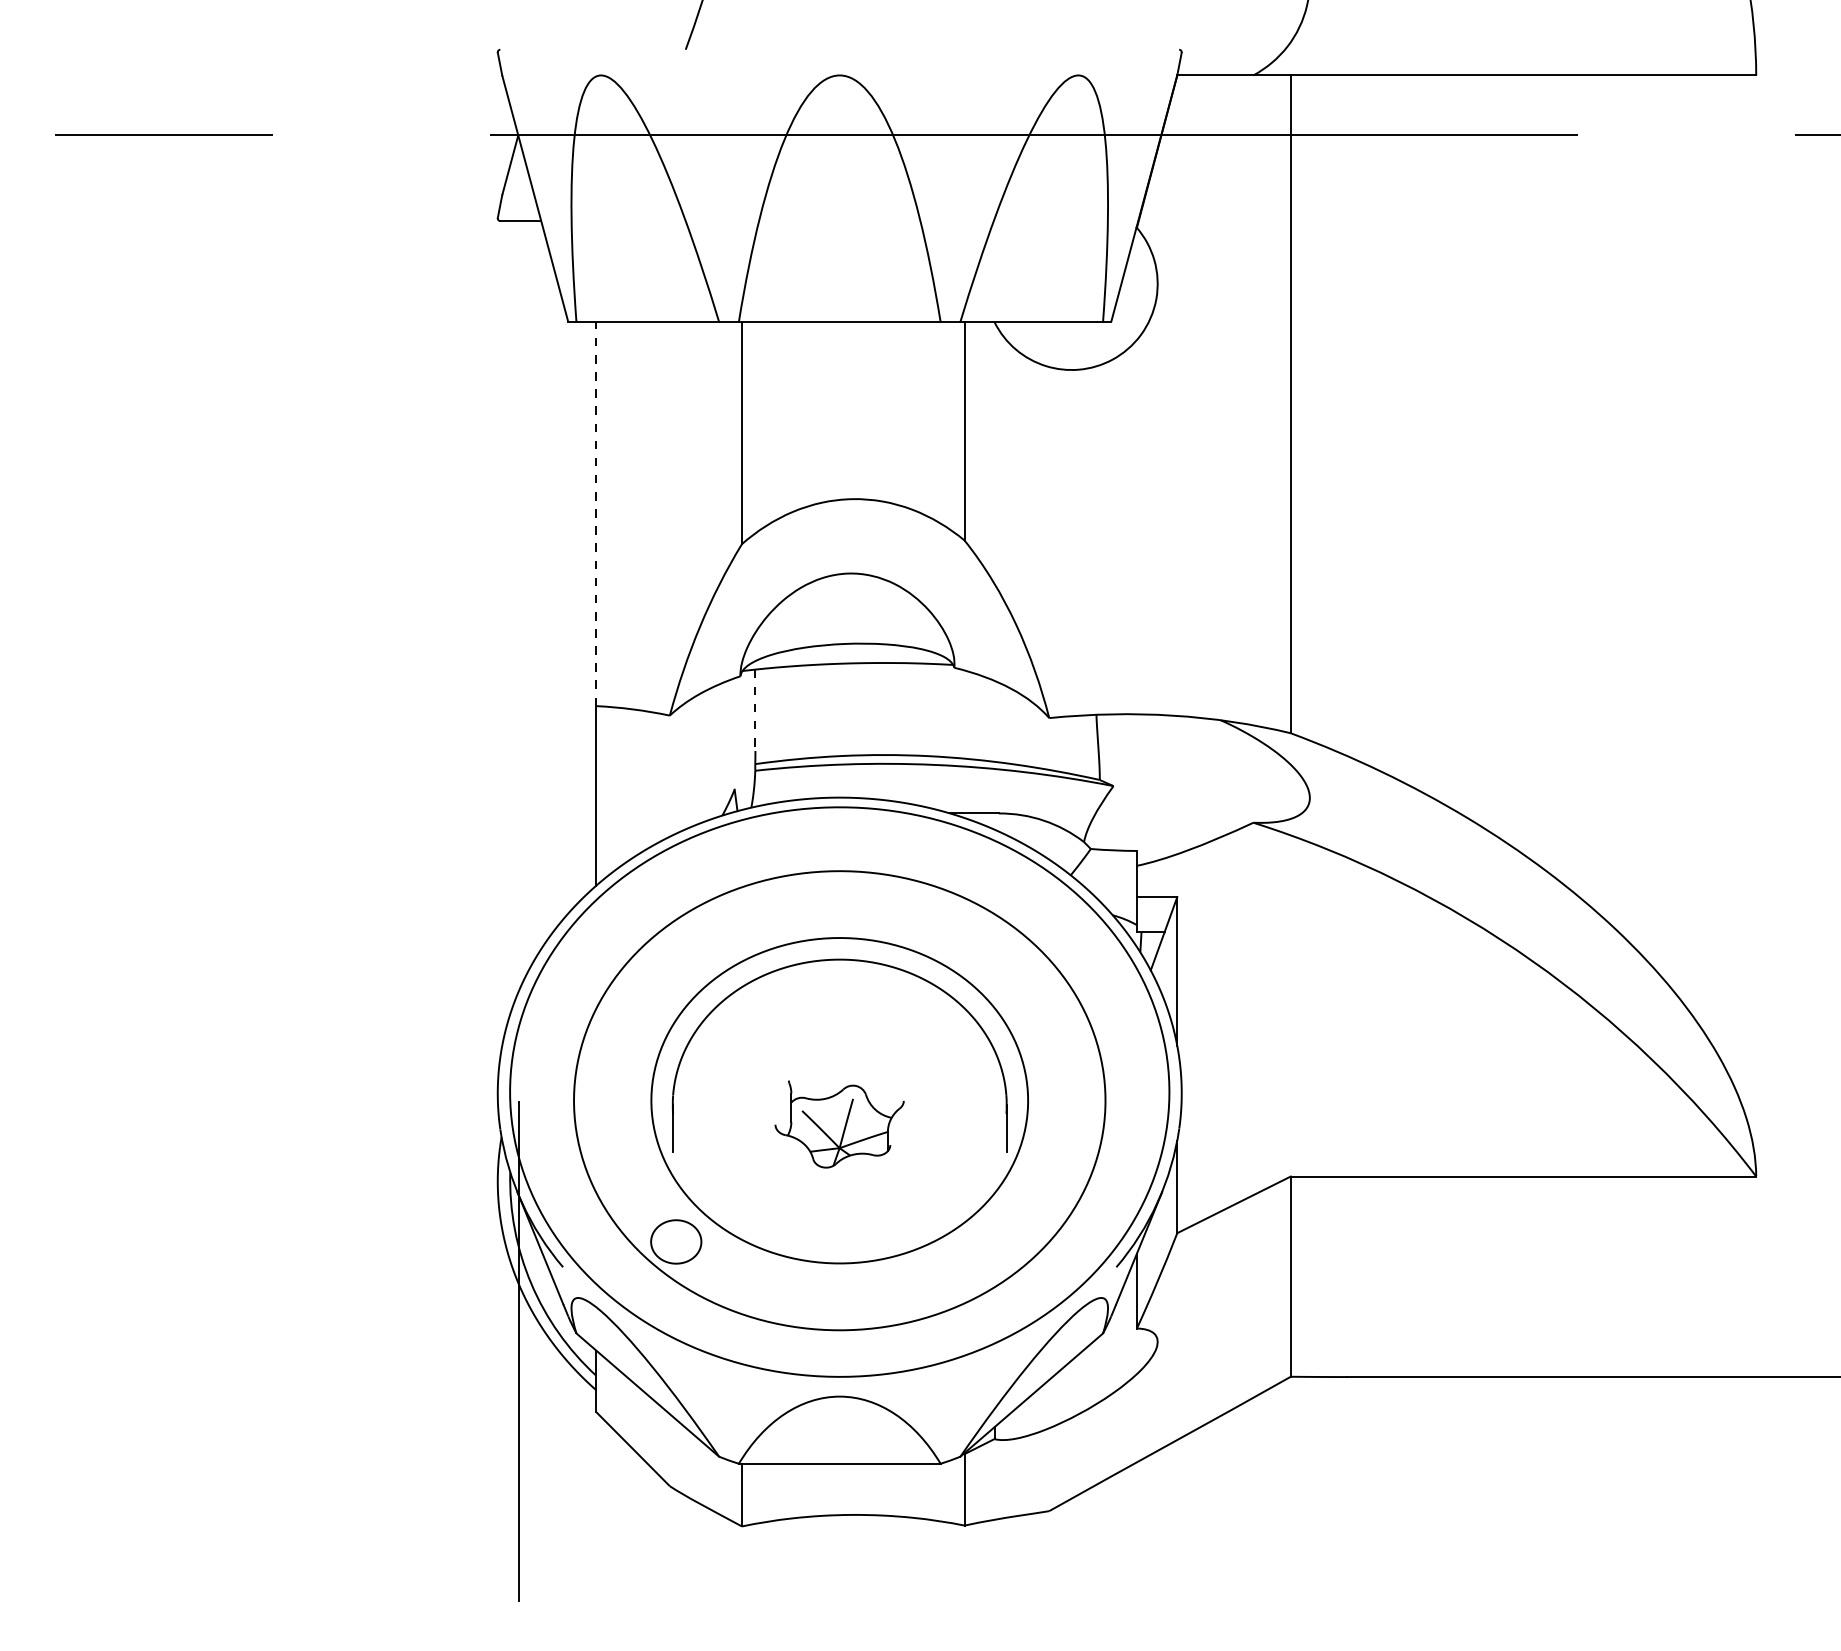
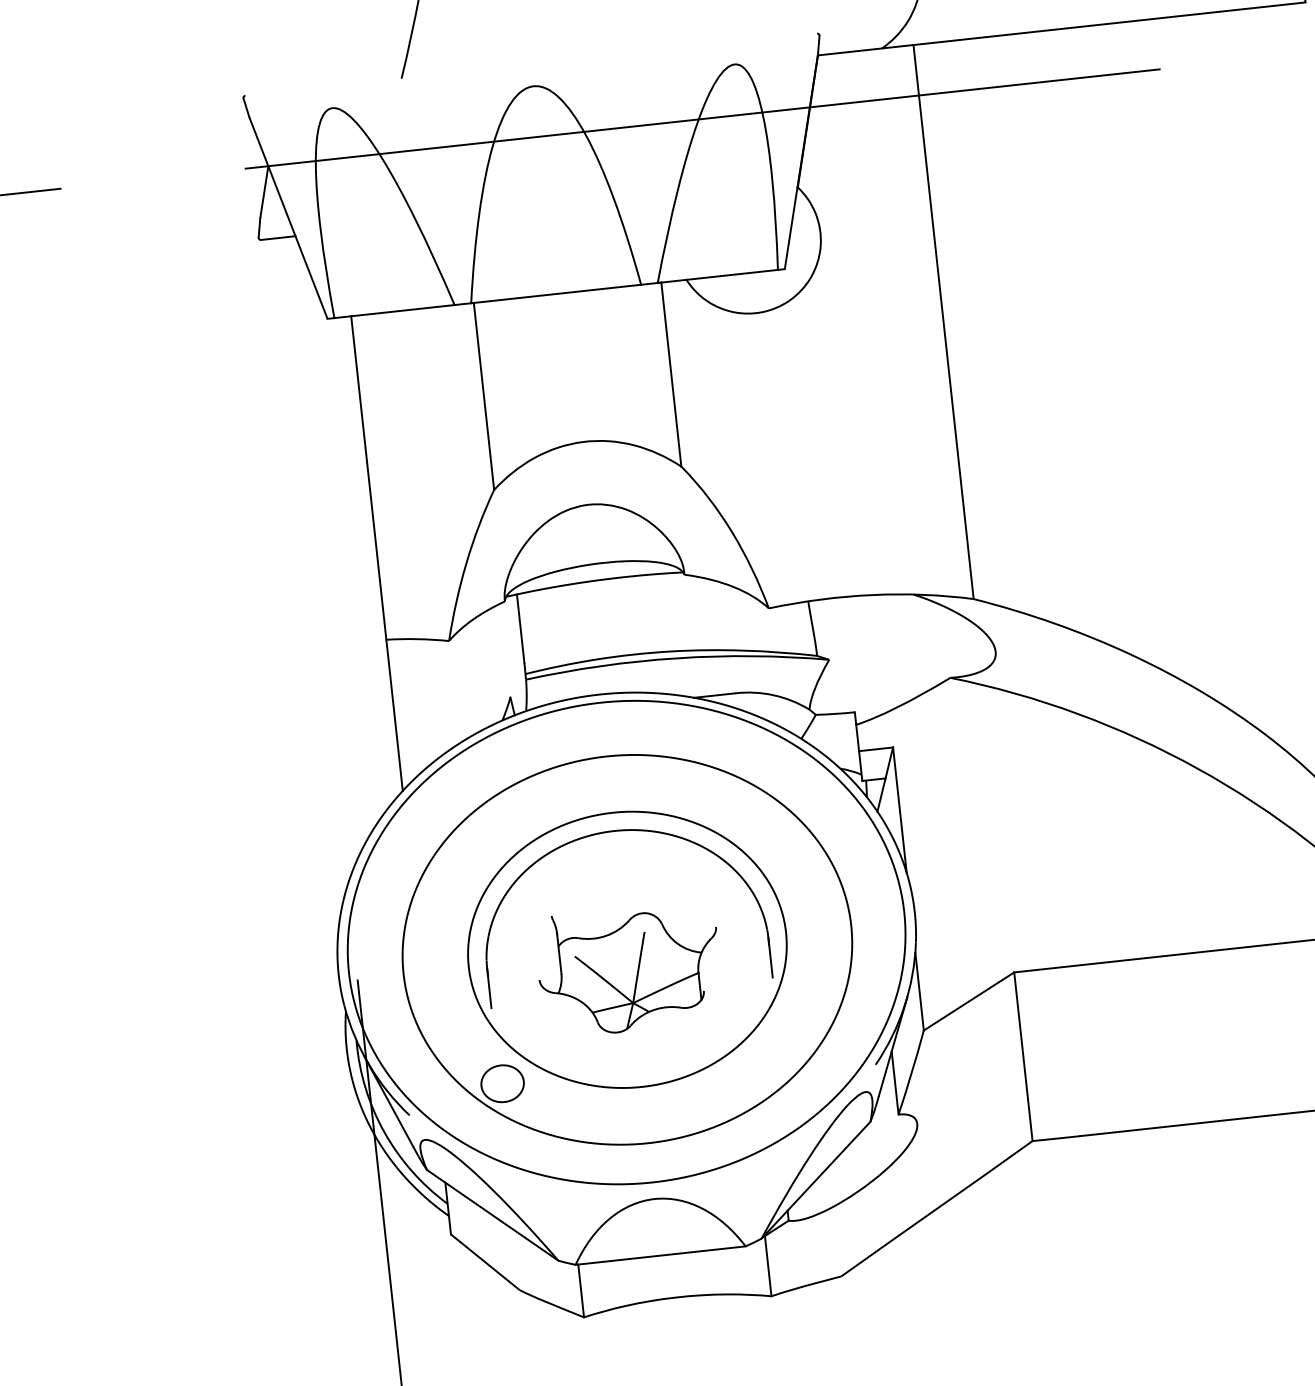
line: (596, 513) -> (368, 477), dashed -> solid
line: (755, 710) -> (520, 628), dashed -> solid
part: (839, 1124) -> (629, 969), size x1.67

